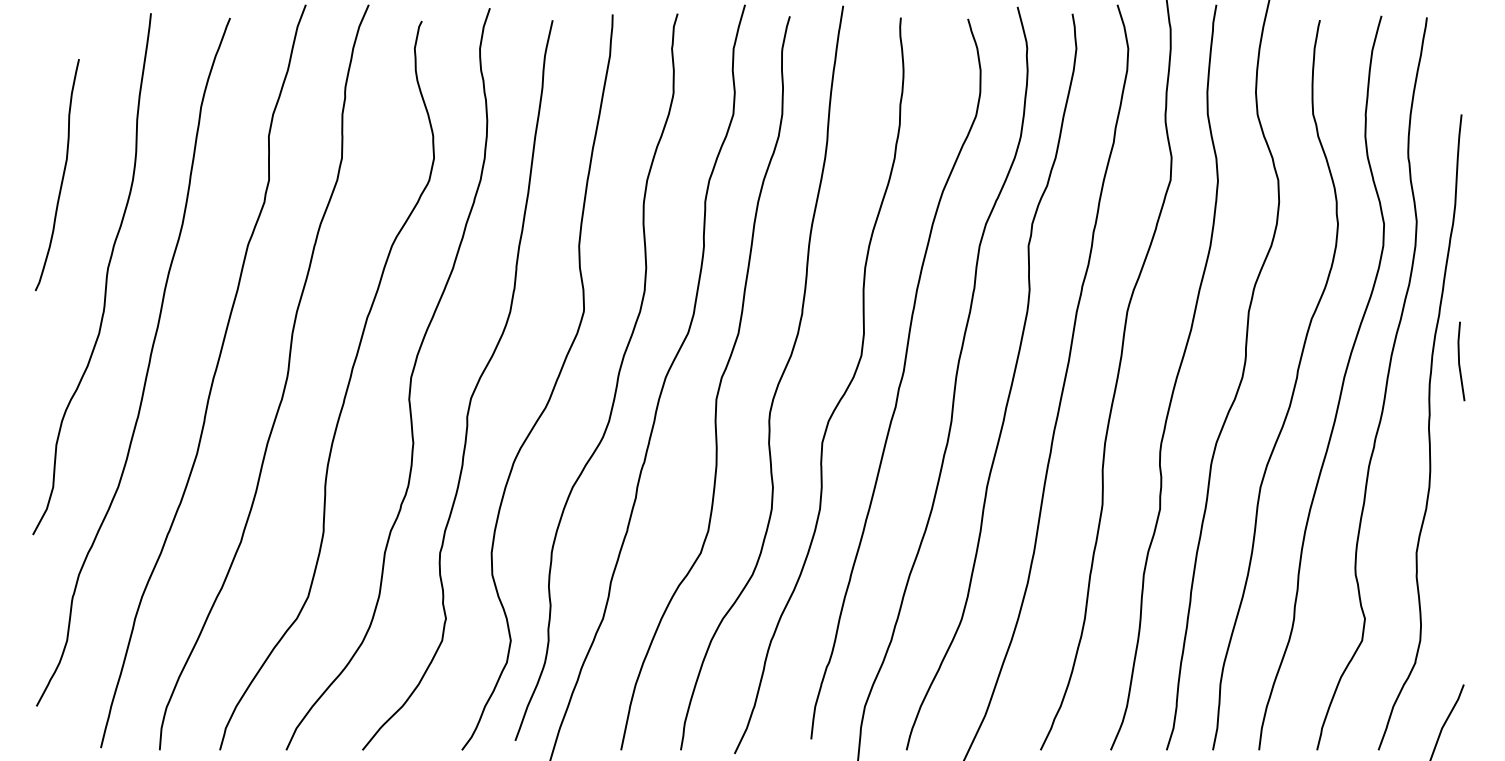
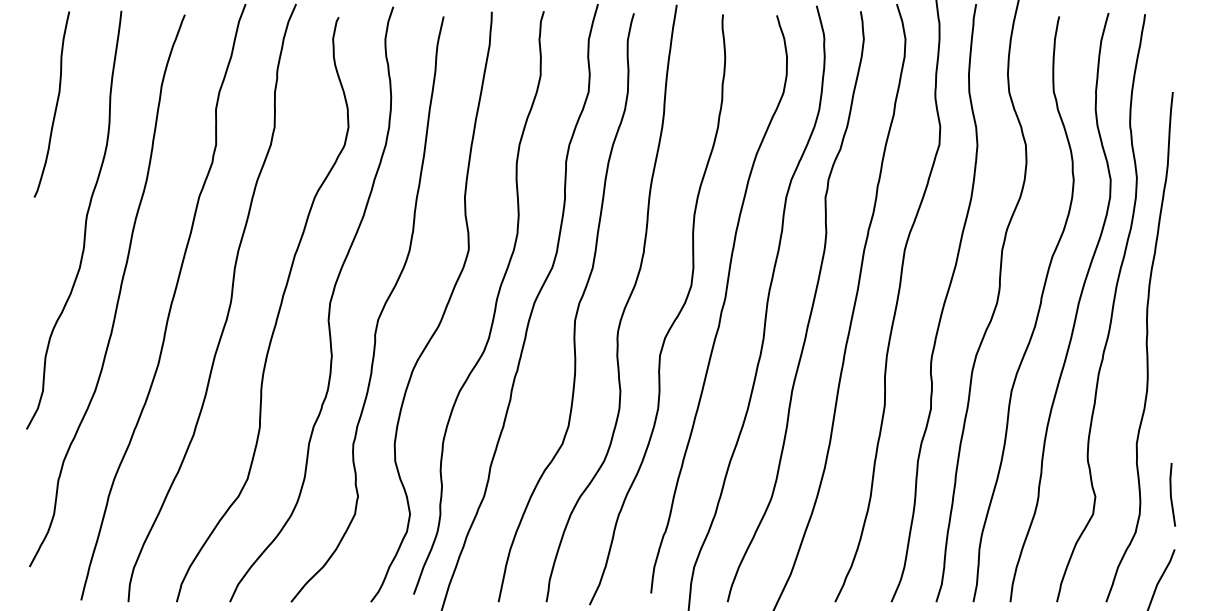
curve: (62, 175) -> (56, 104), moved
line: (1459, 361) -> (1171, 494), moved

